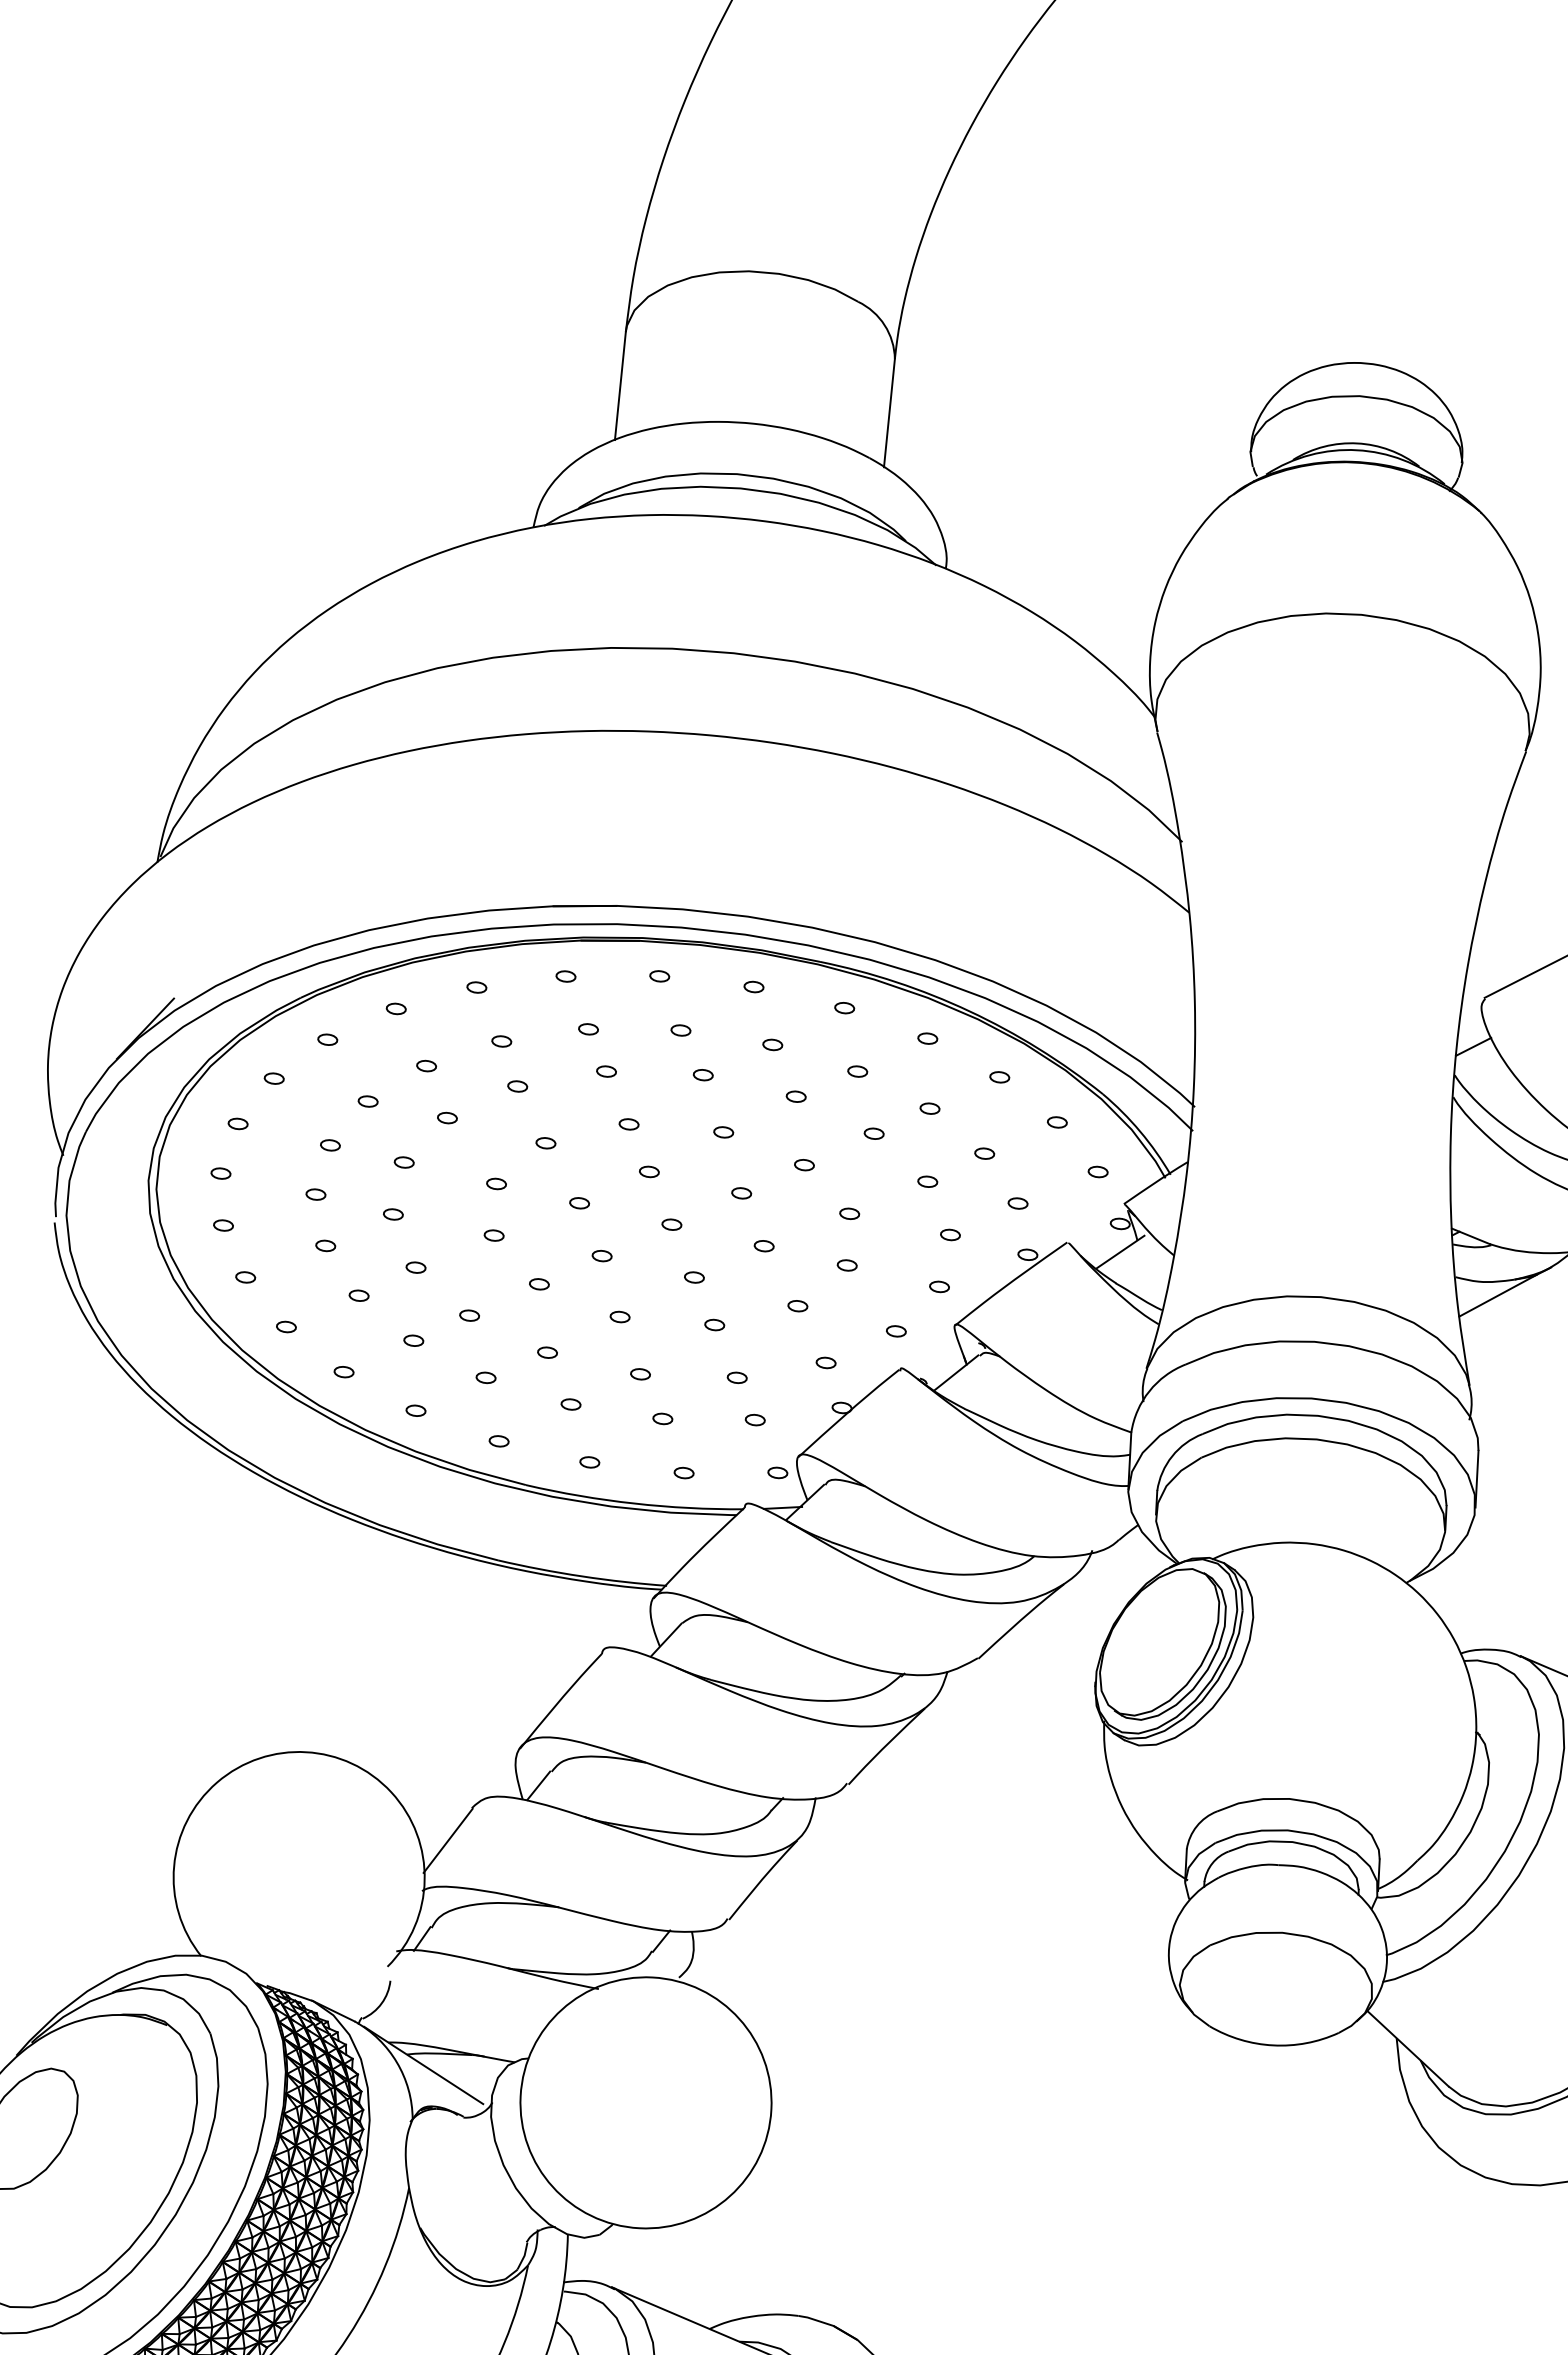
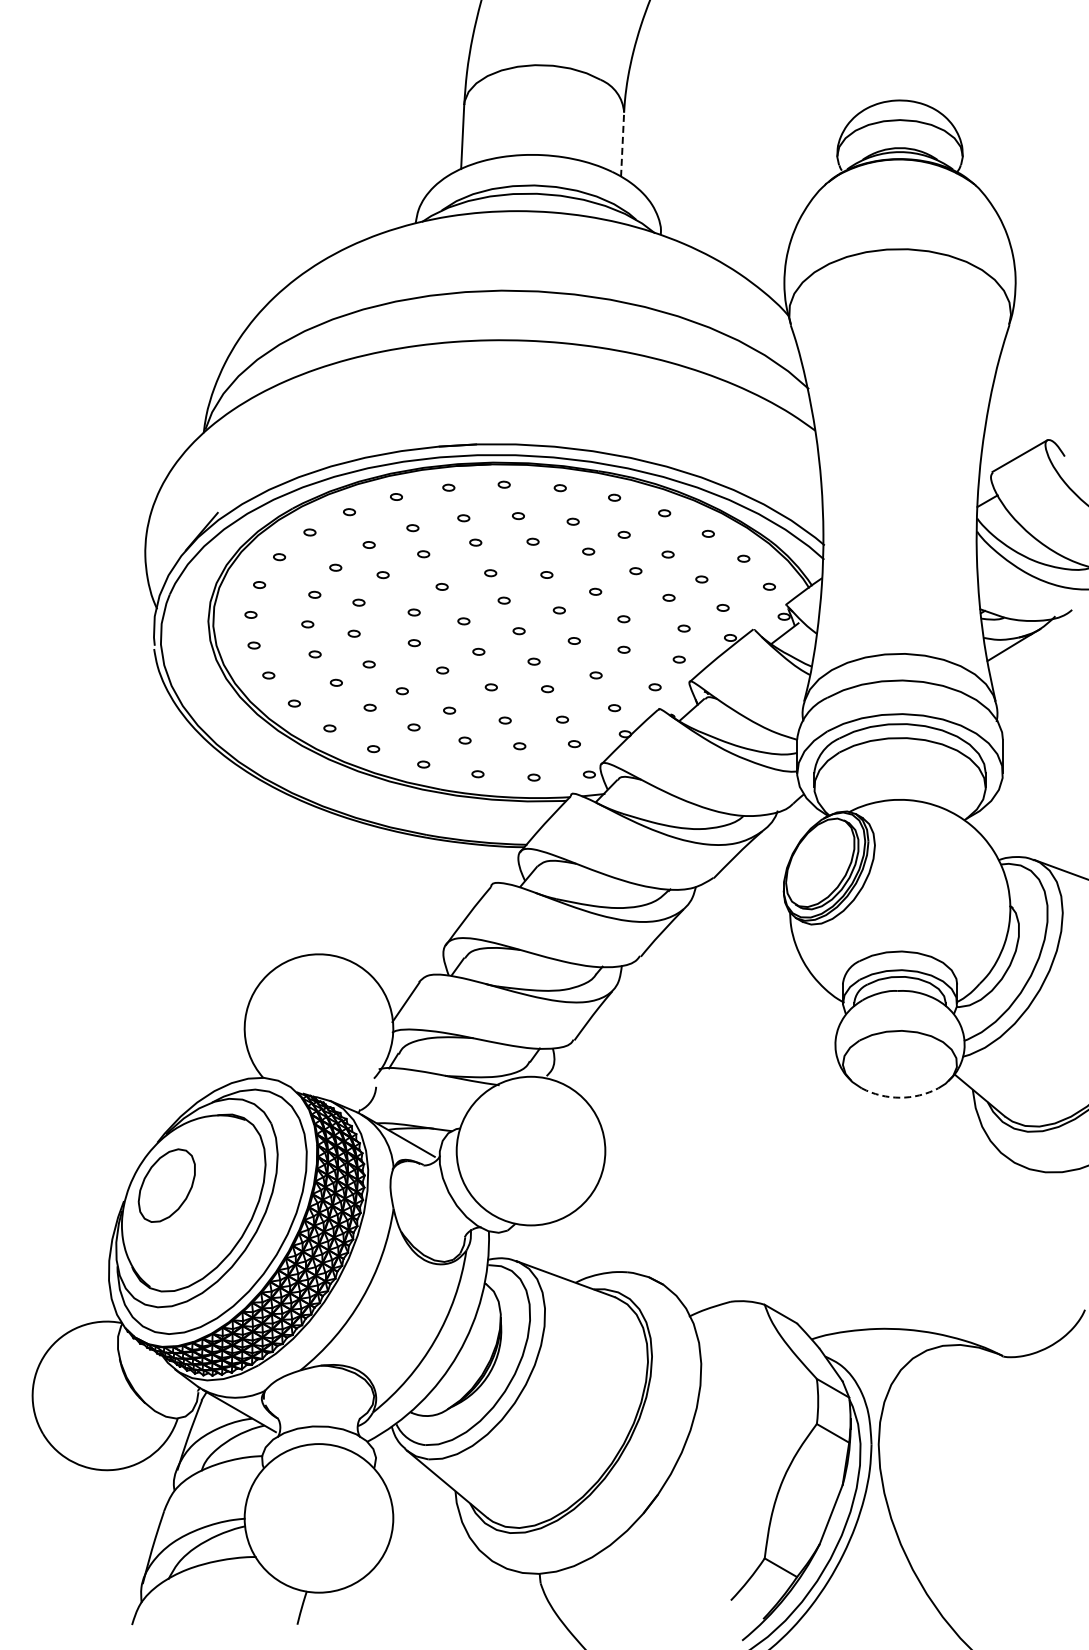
line: (889, 412) -> (622, 144), solid -> dashed
arc: (1274, 2045) -> (900, 1097), solid -> dashed

